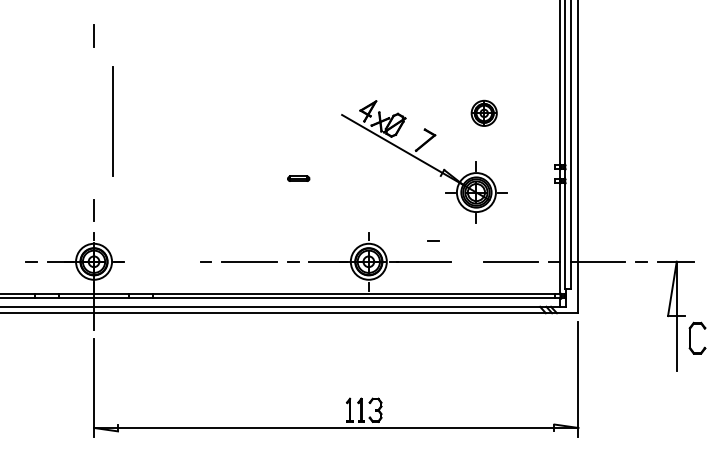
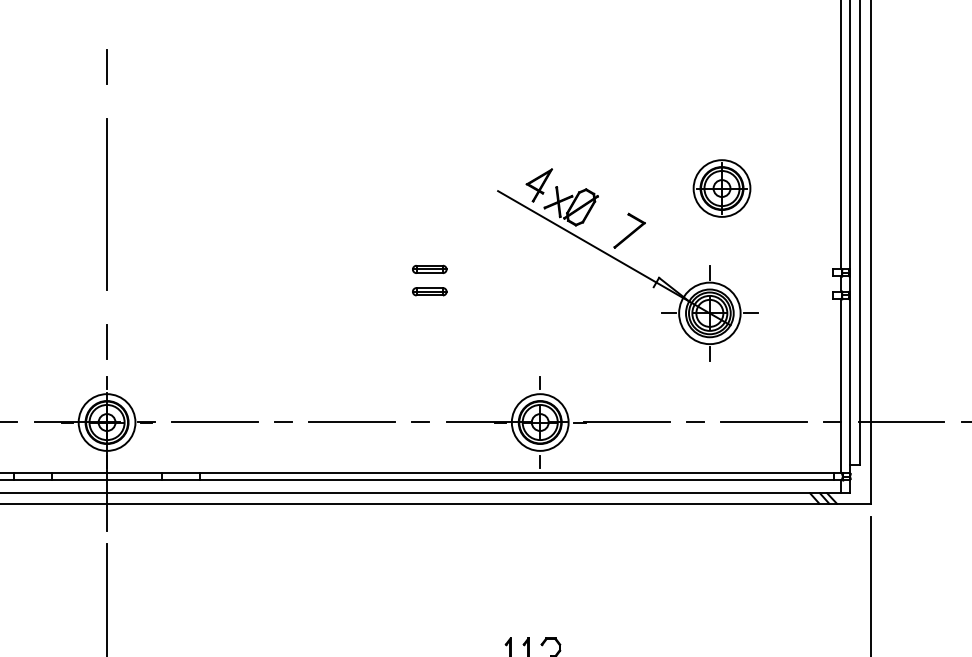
part: (484, 113) -> (722, 188), size x1.43
line: (112, 121) -> (106, 204), moved
part: (298, 164) -> (429, 269), added
line: (433, 240) -> (695, 422), moved
line: (162, 261) -> (214, 422), added

